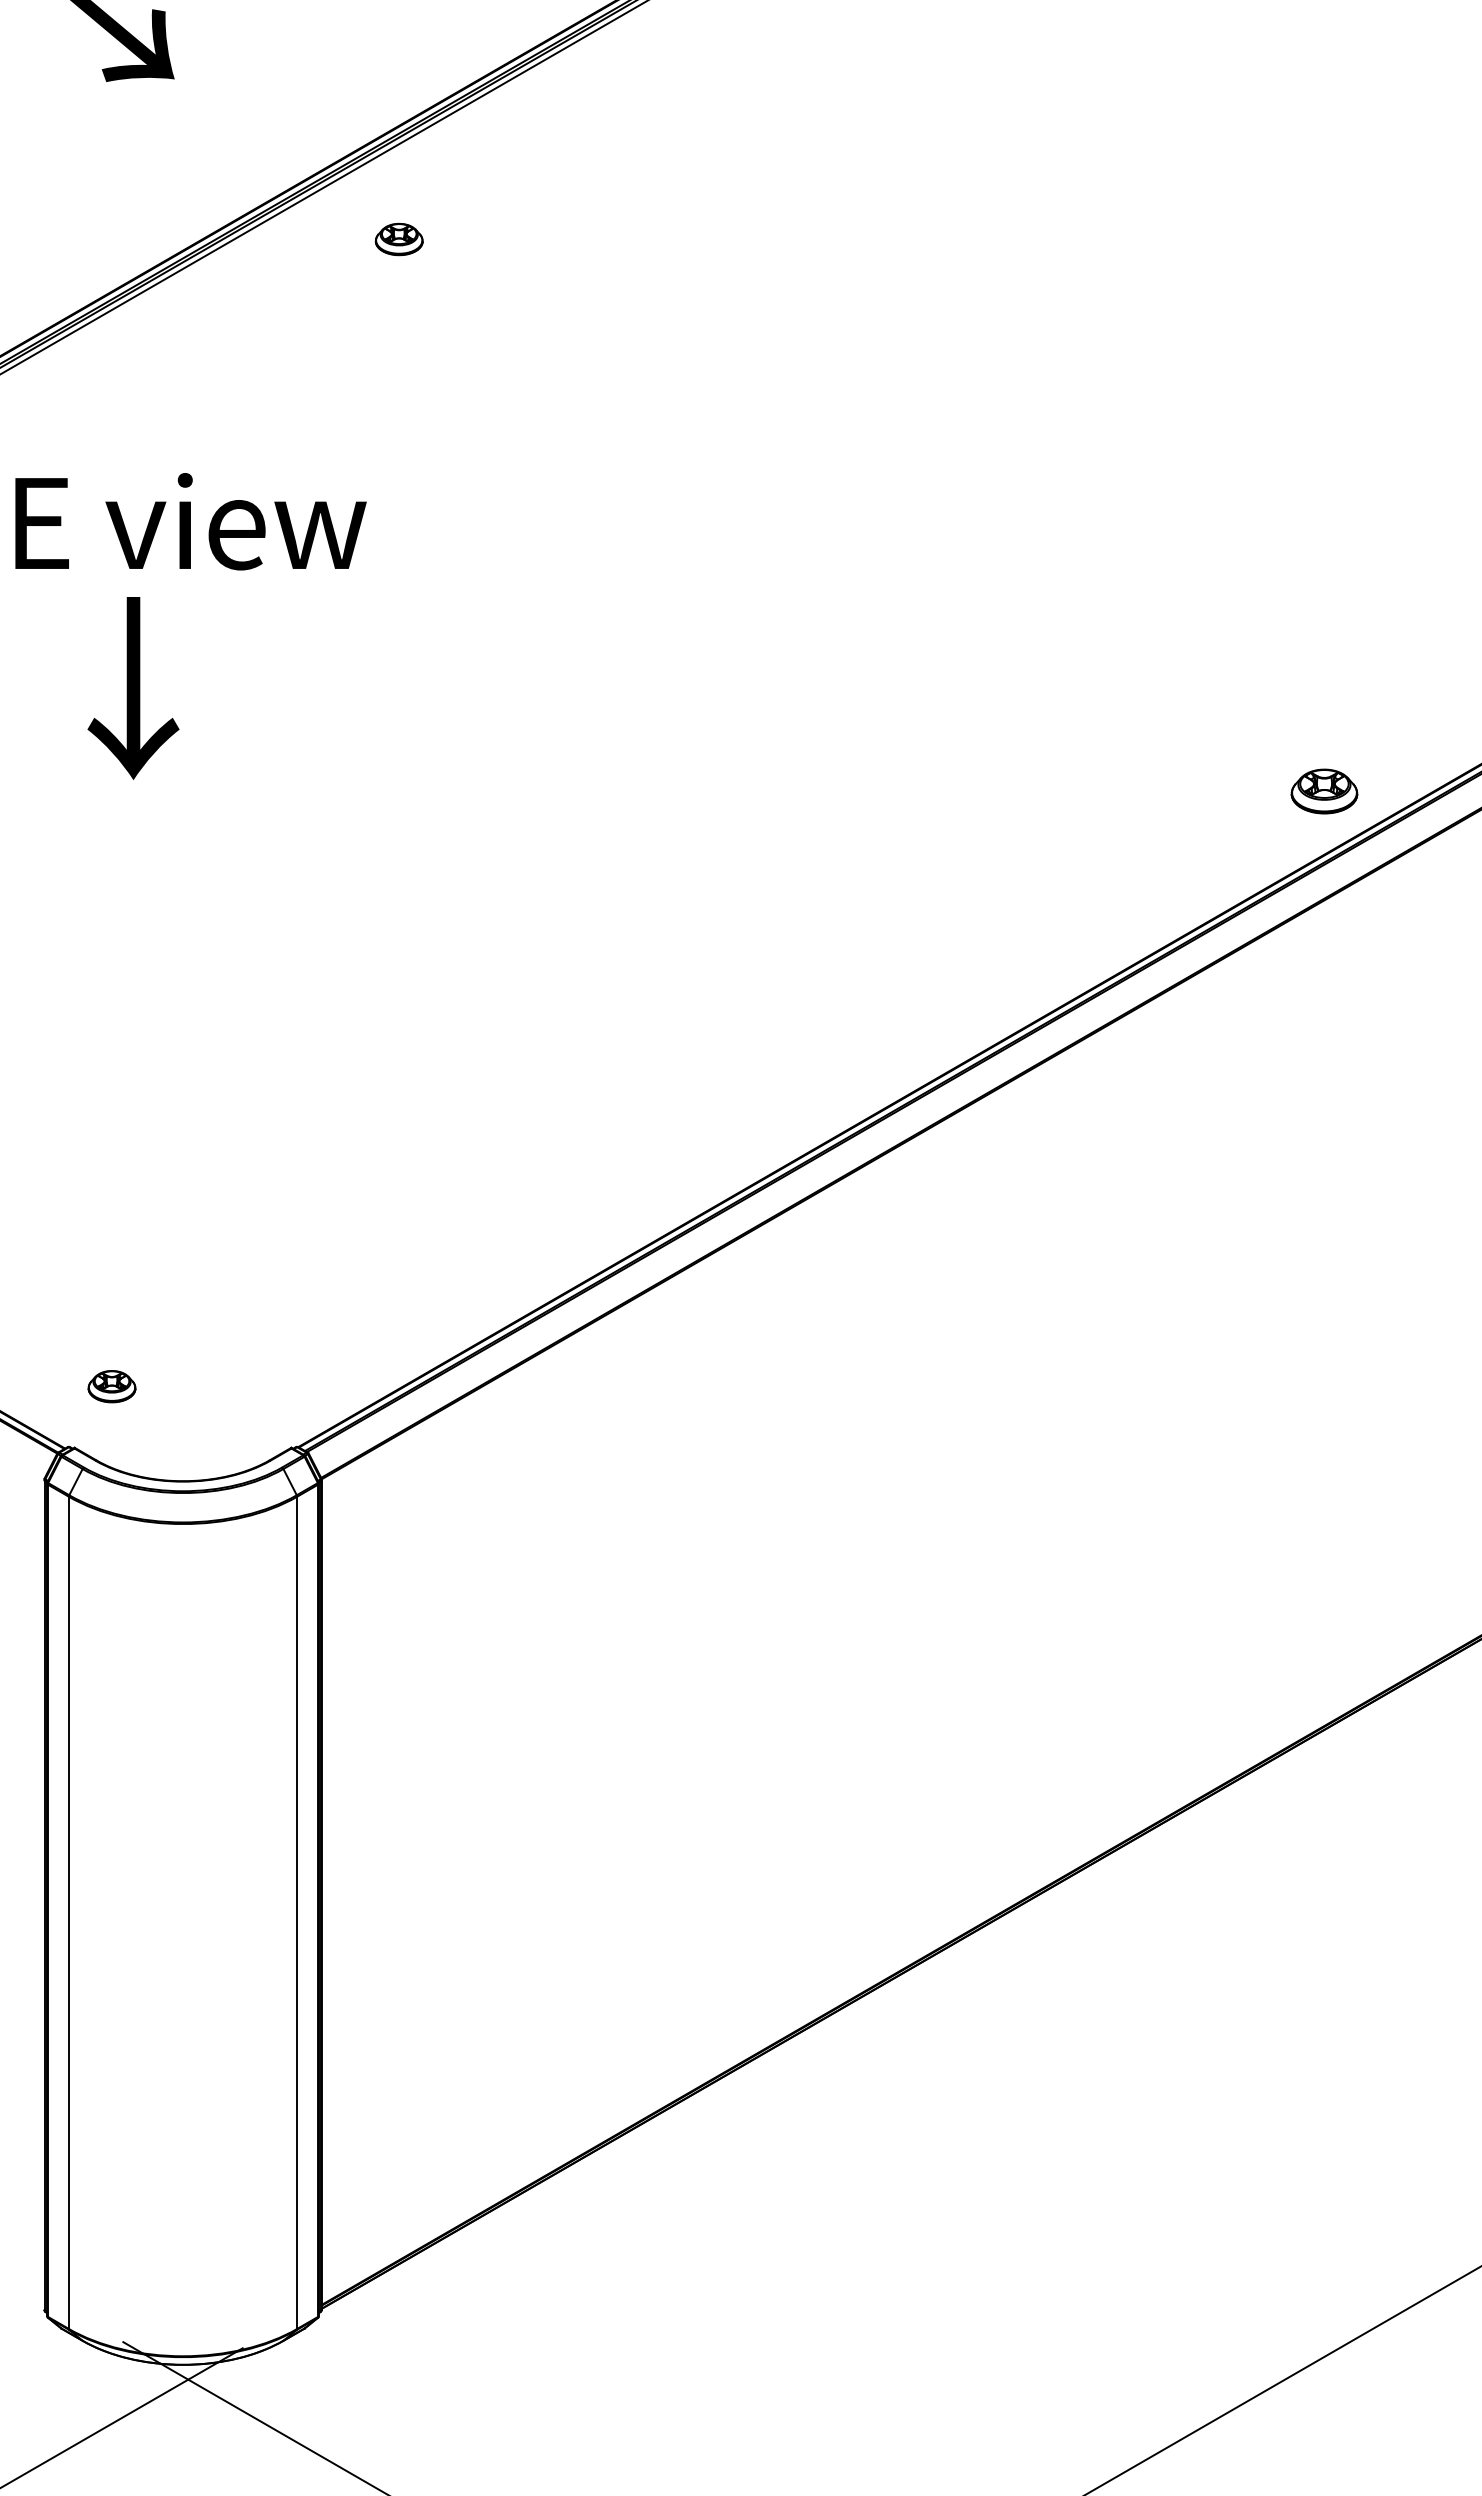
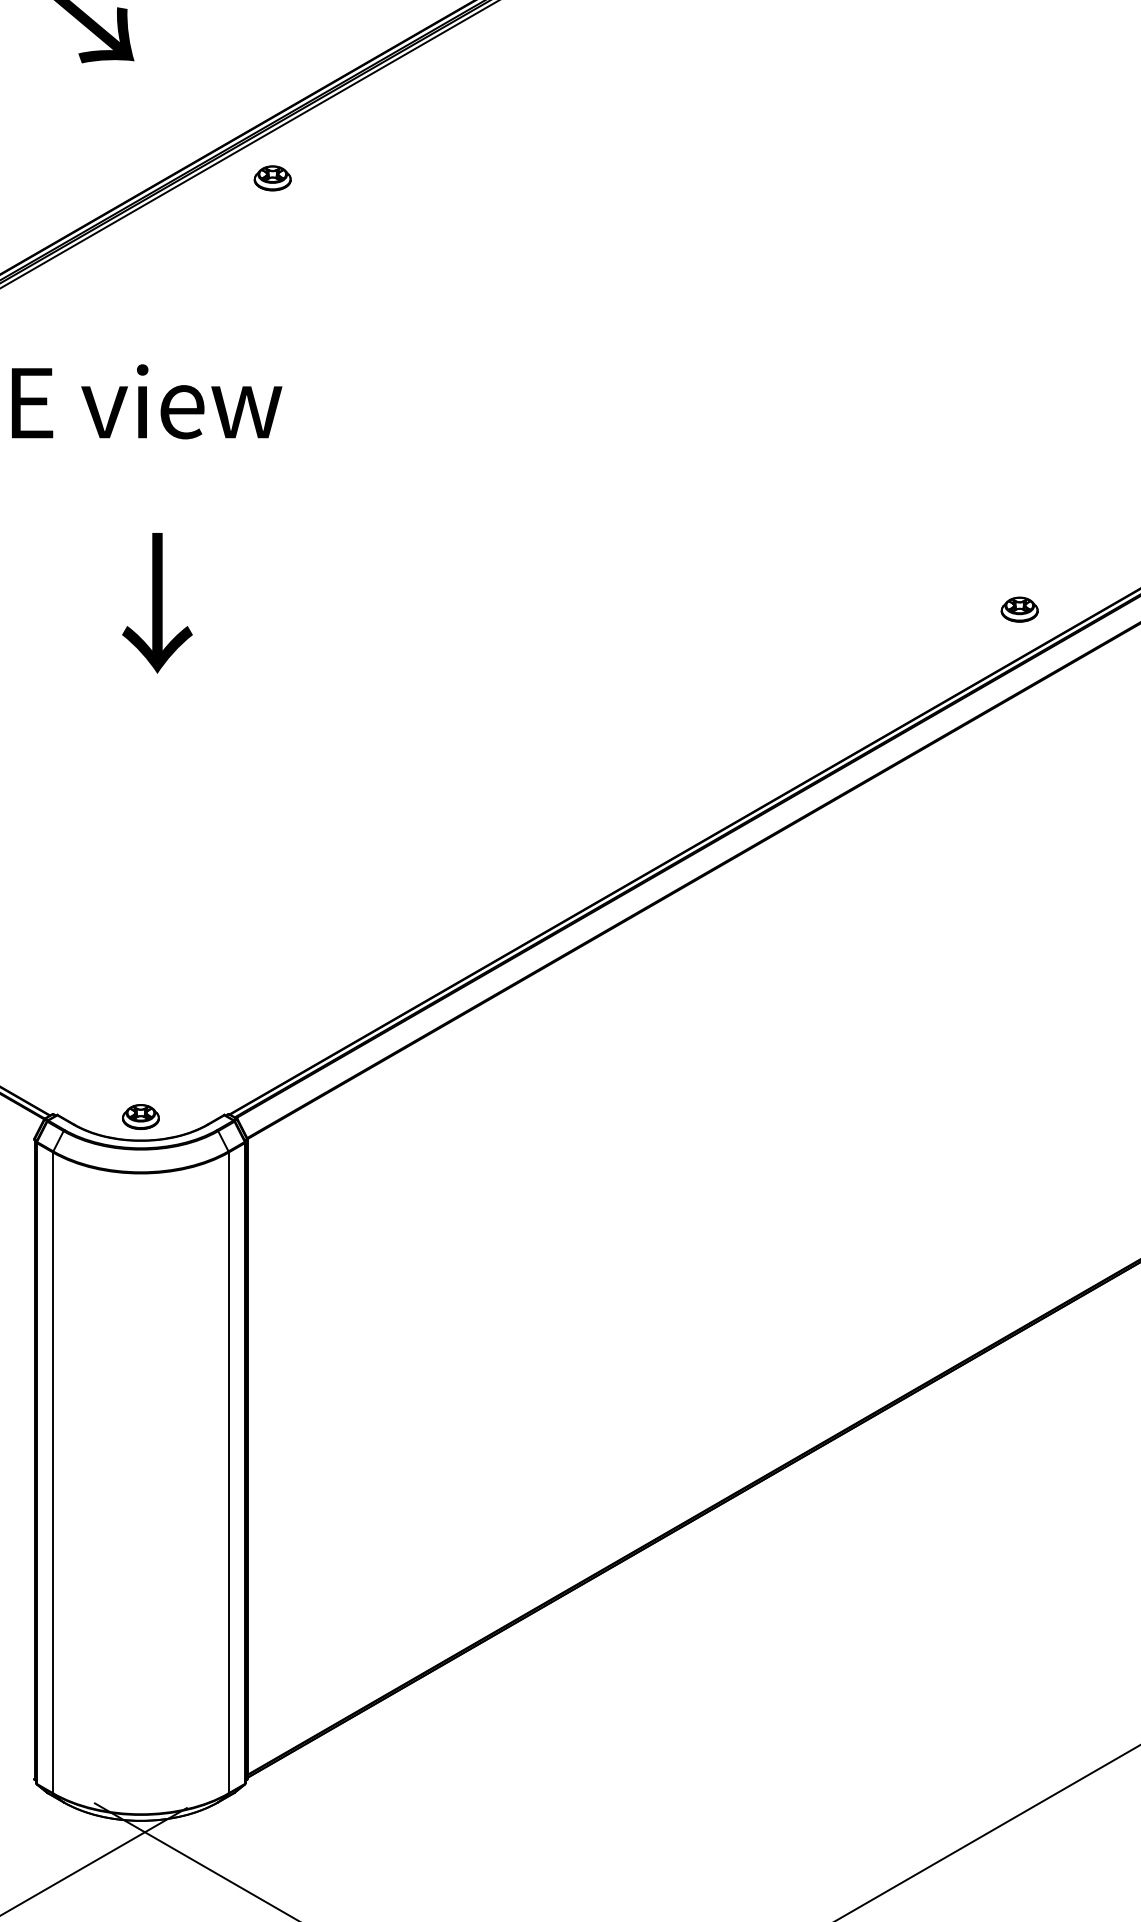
part: (398, 239) -> (272, 178), moved
text: (133, 688) -> (157, 603), moved
part: (1324, 791) -> (1019, 609), size x0.71
part: (111, 1386) -> (140, 1116), moved

